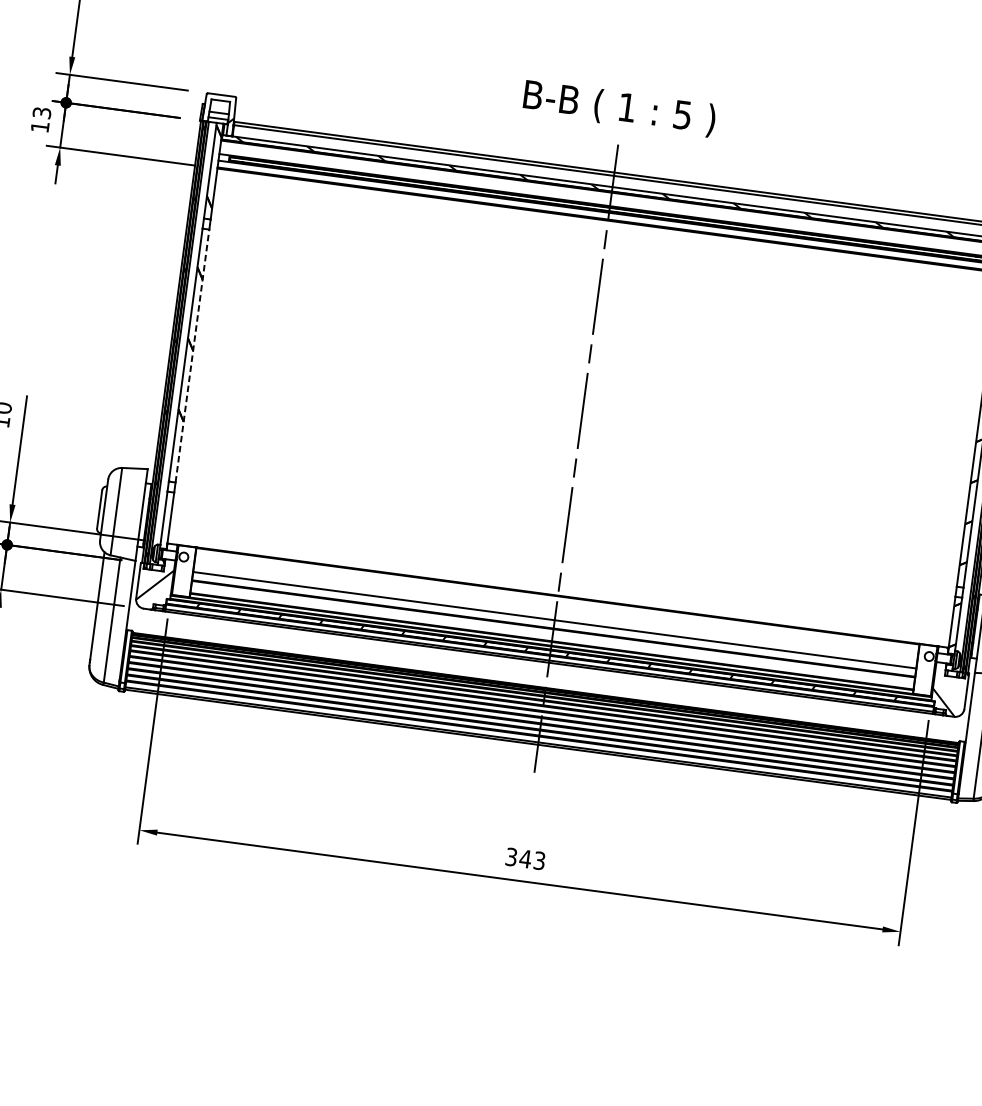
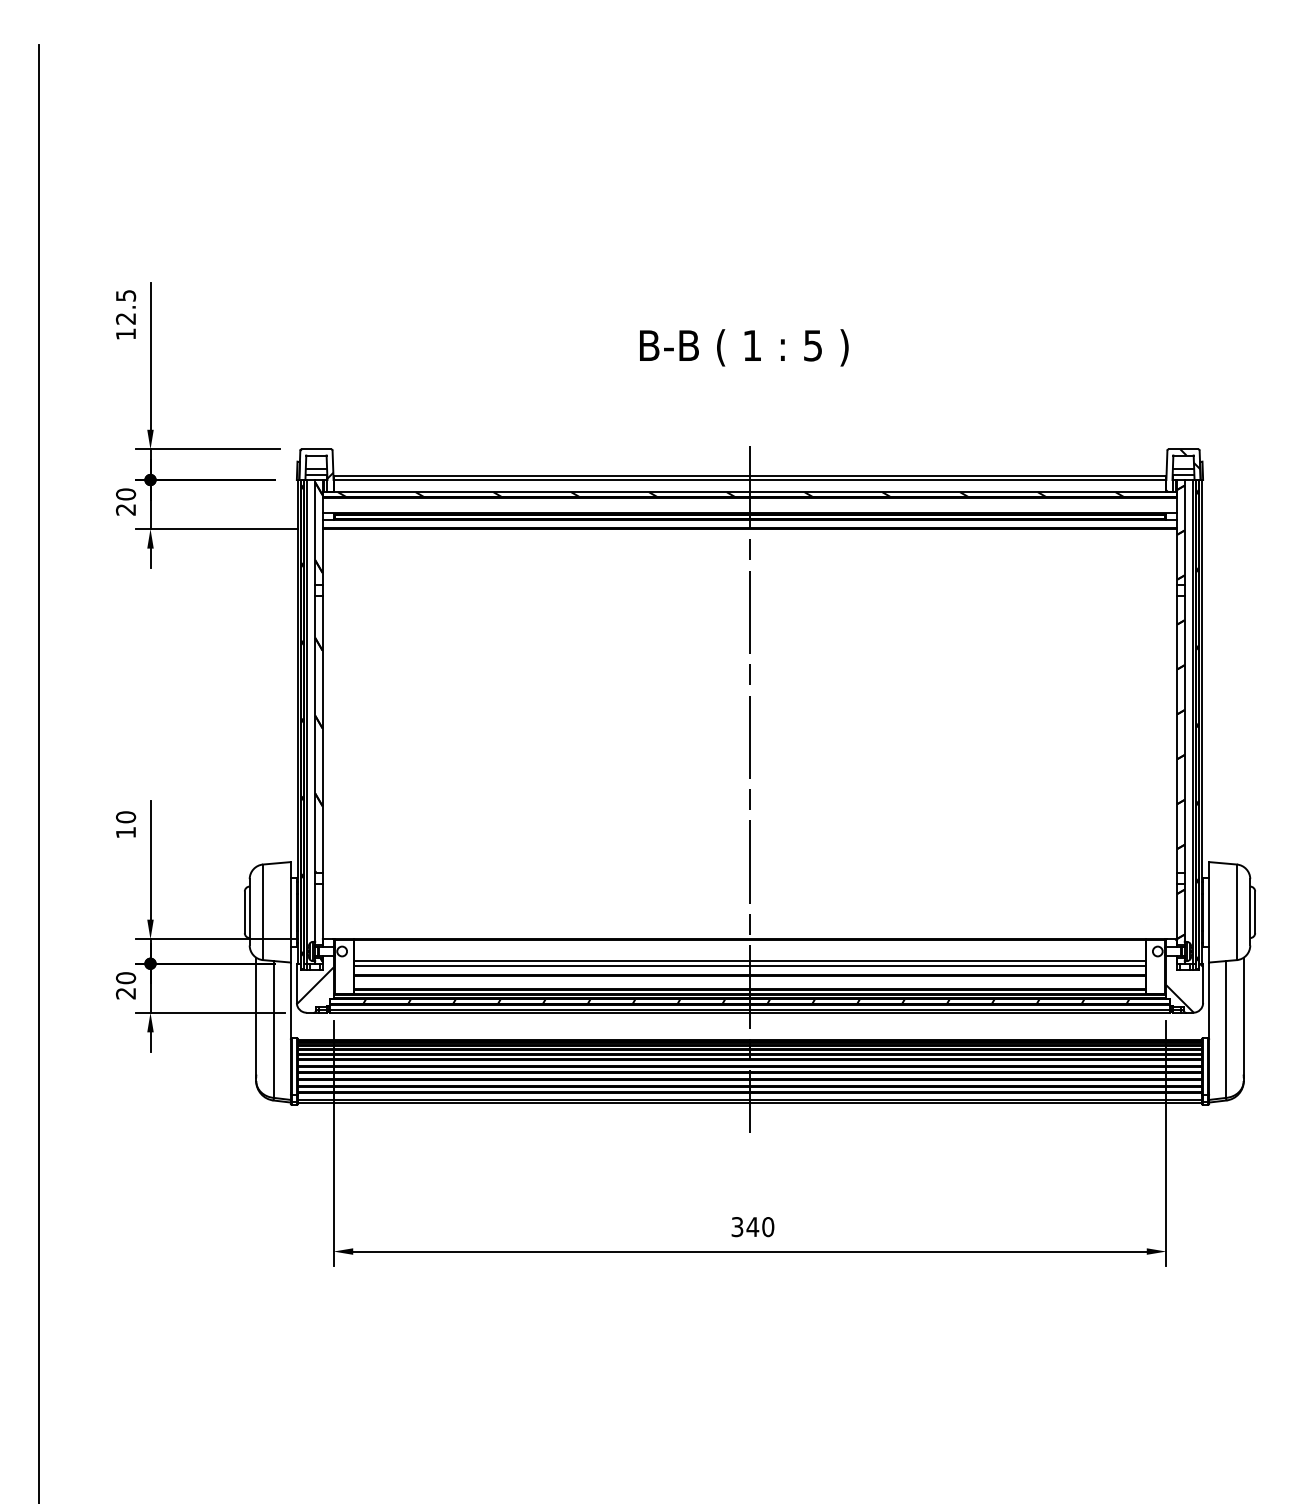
text: (619, 108) -> (744, 347), moved
text: (40, 119) -> (125, 501), 13 -> 20
line: (192, 355) -> (322, 733), dashed -> solid
line: (554, 615) -> (749, 961), added
text: (539, 861) -> (768, 1227), 343 -> 340

